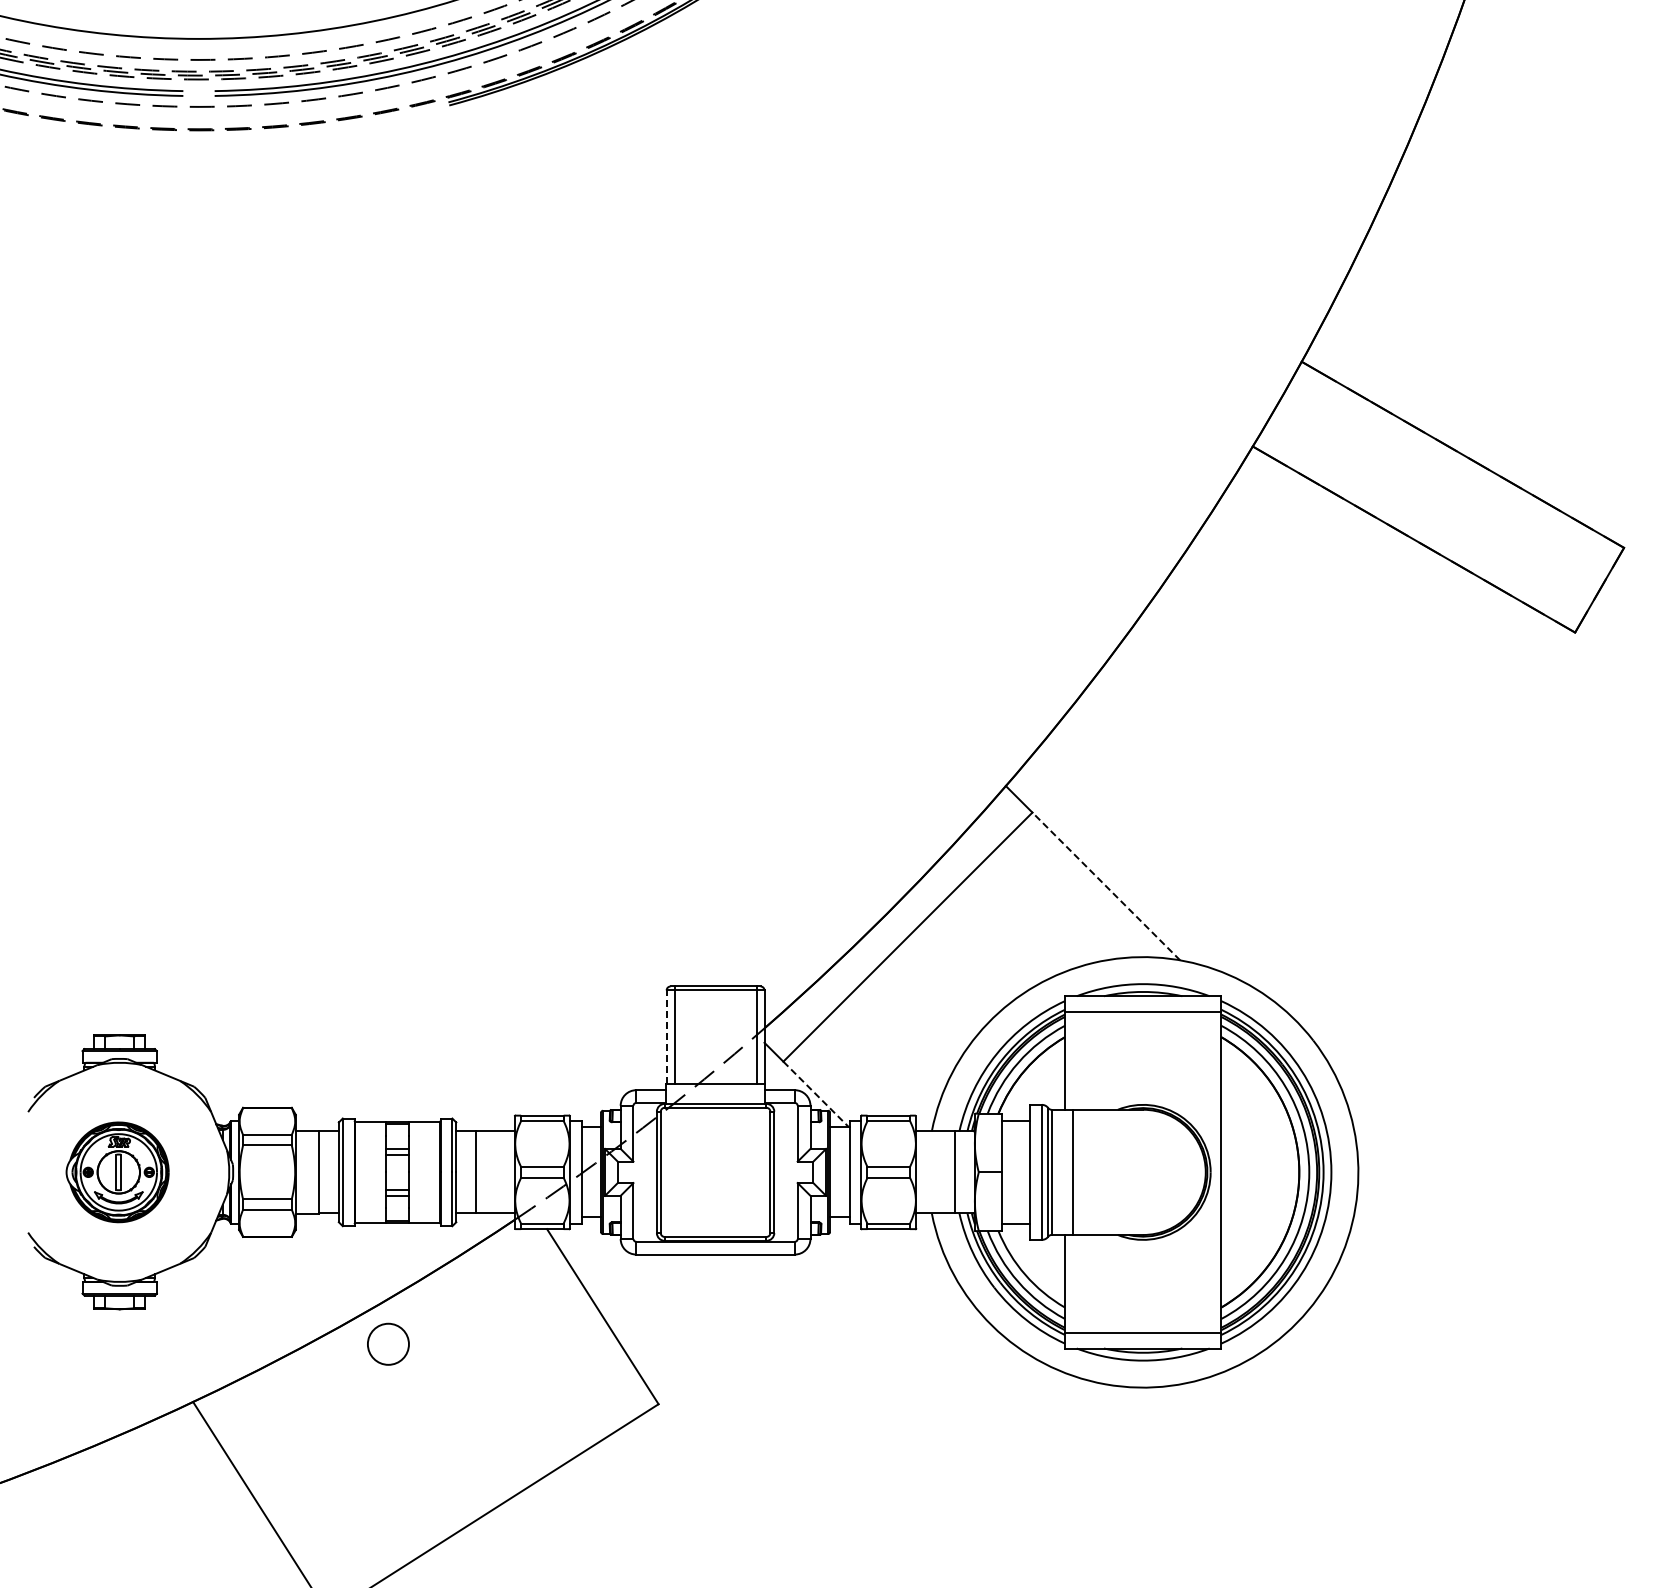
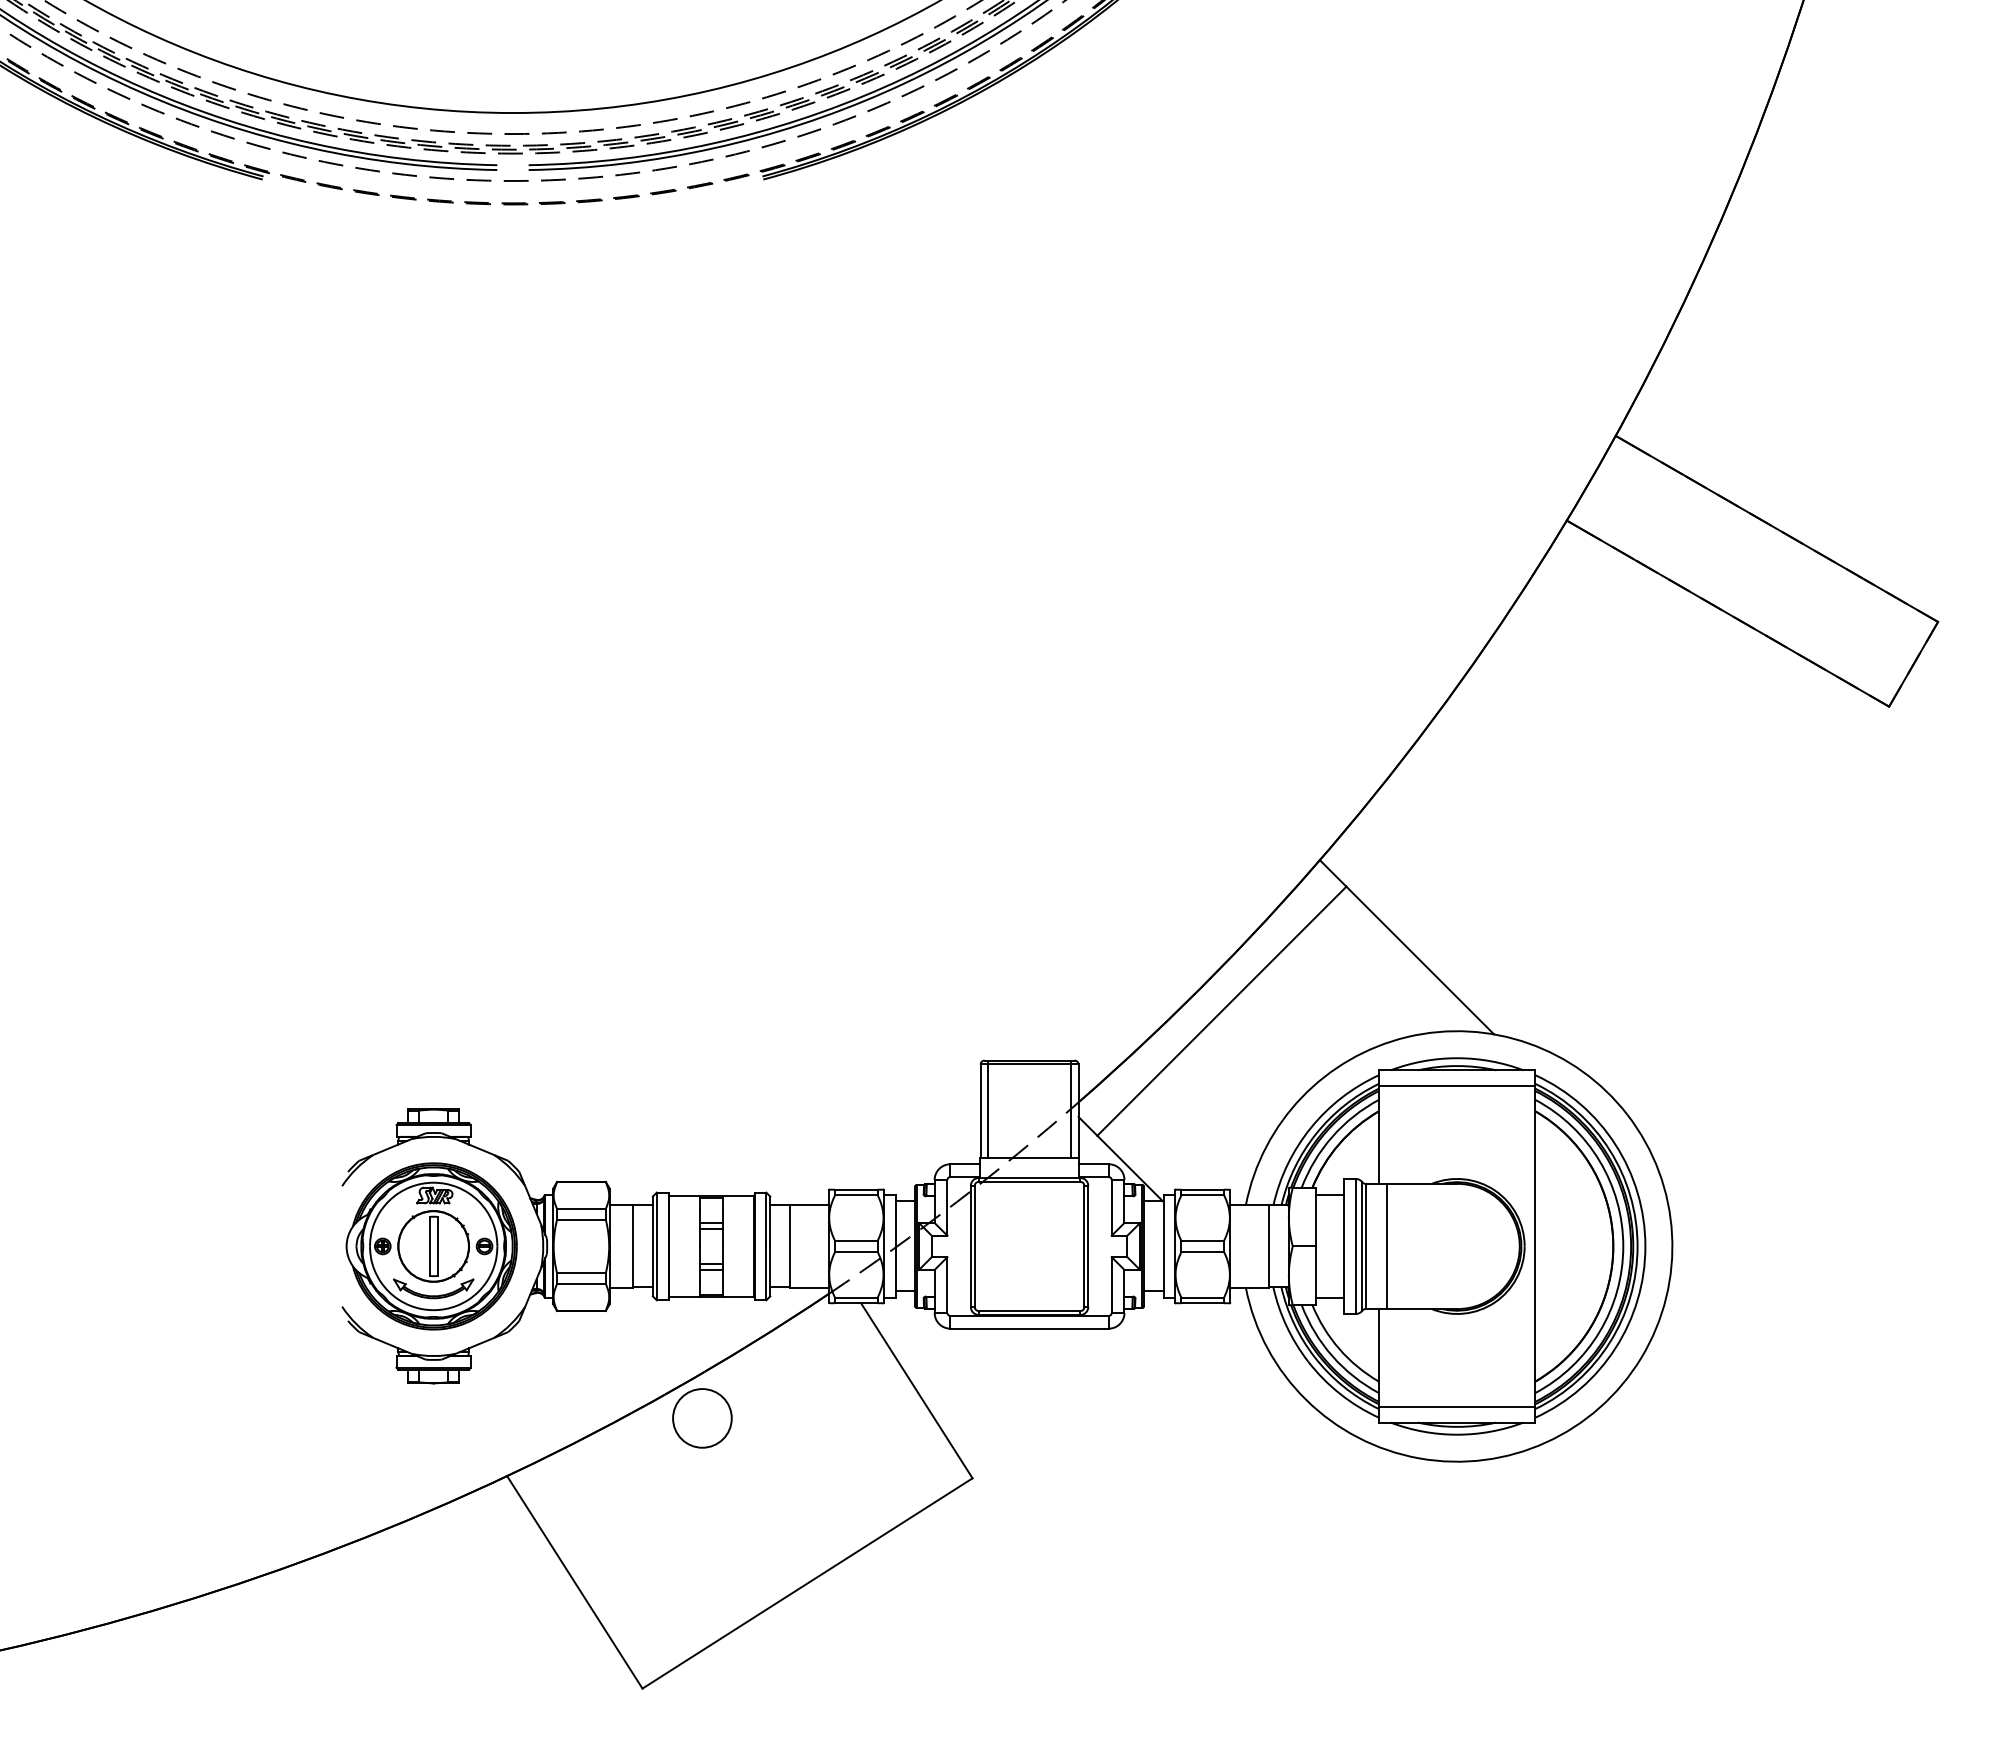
line: (1105, 886) -> (1419, 960), dashed -> solid
line: (666, 1037) -> (980, 1111), dashed -> solid
line: (816, 1094) -> (1130, 1168), dashed -> solid
part: (117, 1172) -> (431, 1246), size x1.67
circle: (388, 1344) -> (702, 1418), size x1.43

